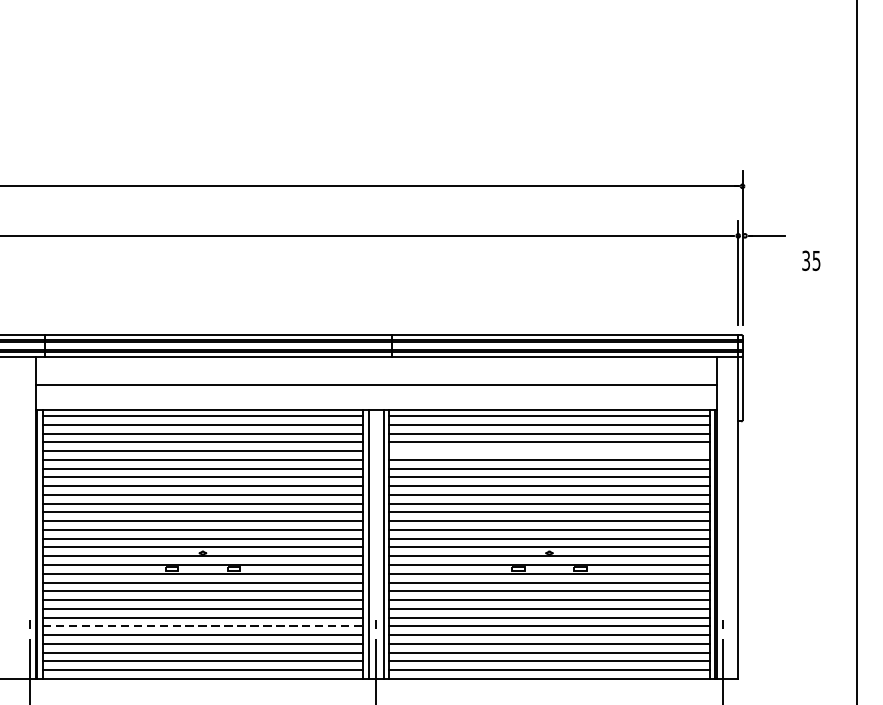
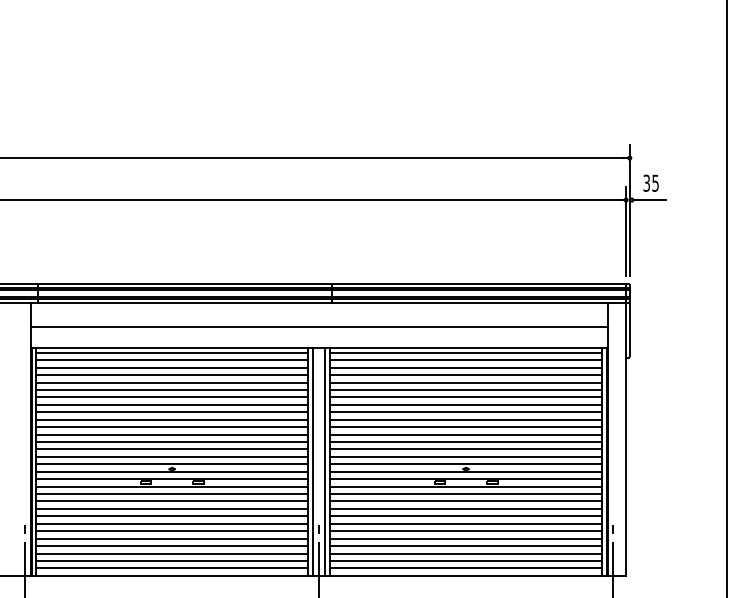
text: (810, 259) -> (650, 182), moved
line: (548, 450) -> (465, 382), added
line: (203, 626) -> (172, 531), dashed -> solid

